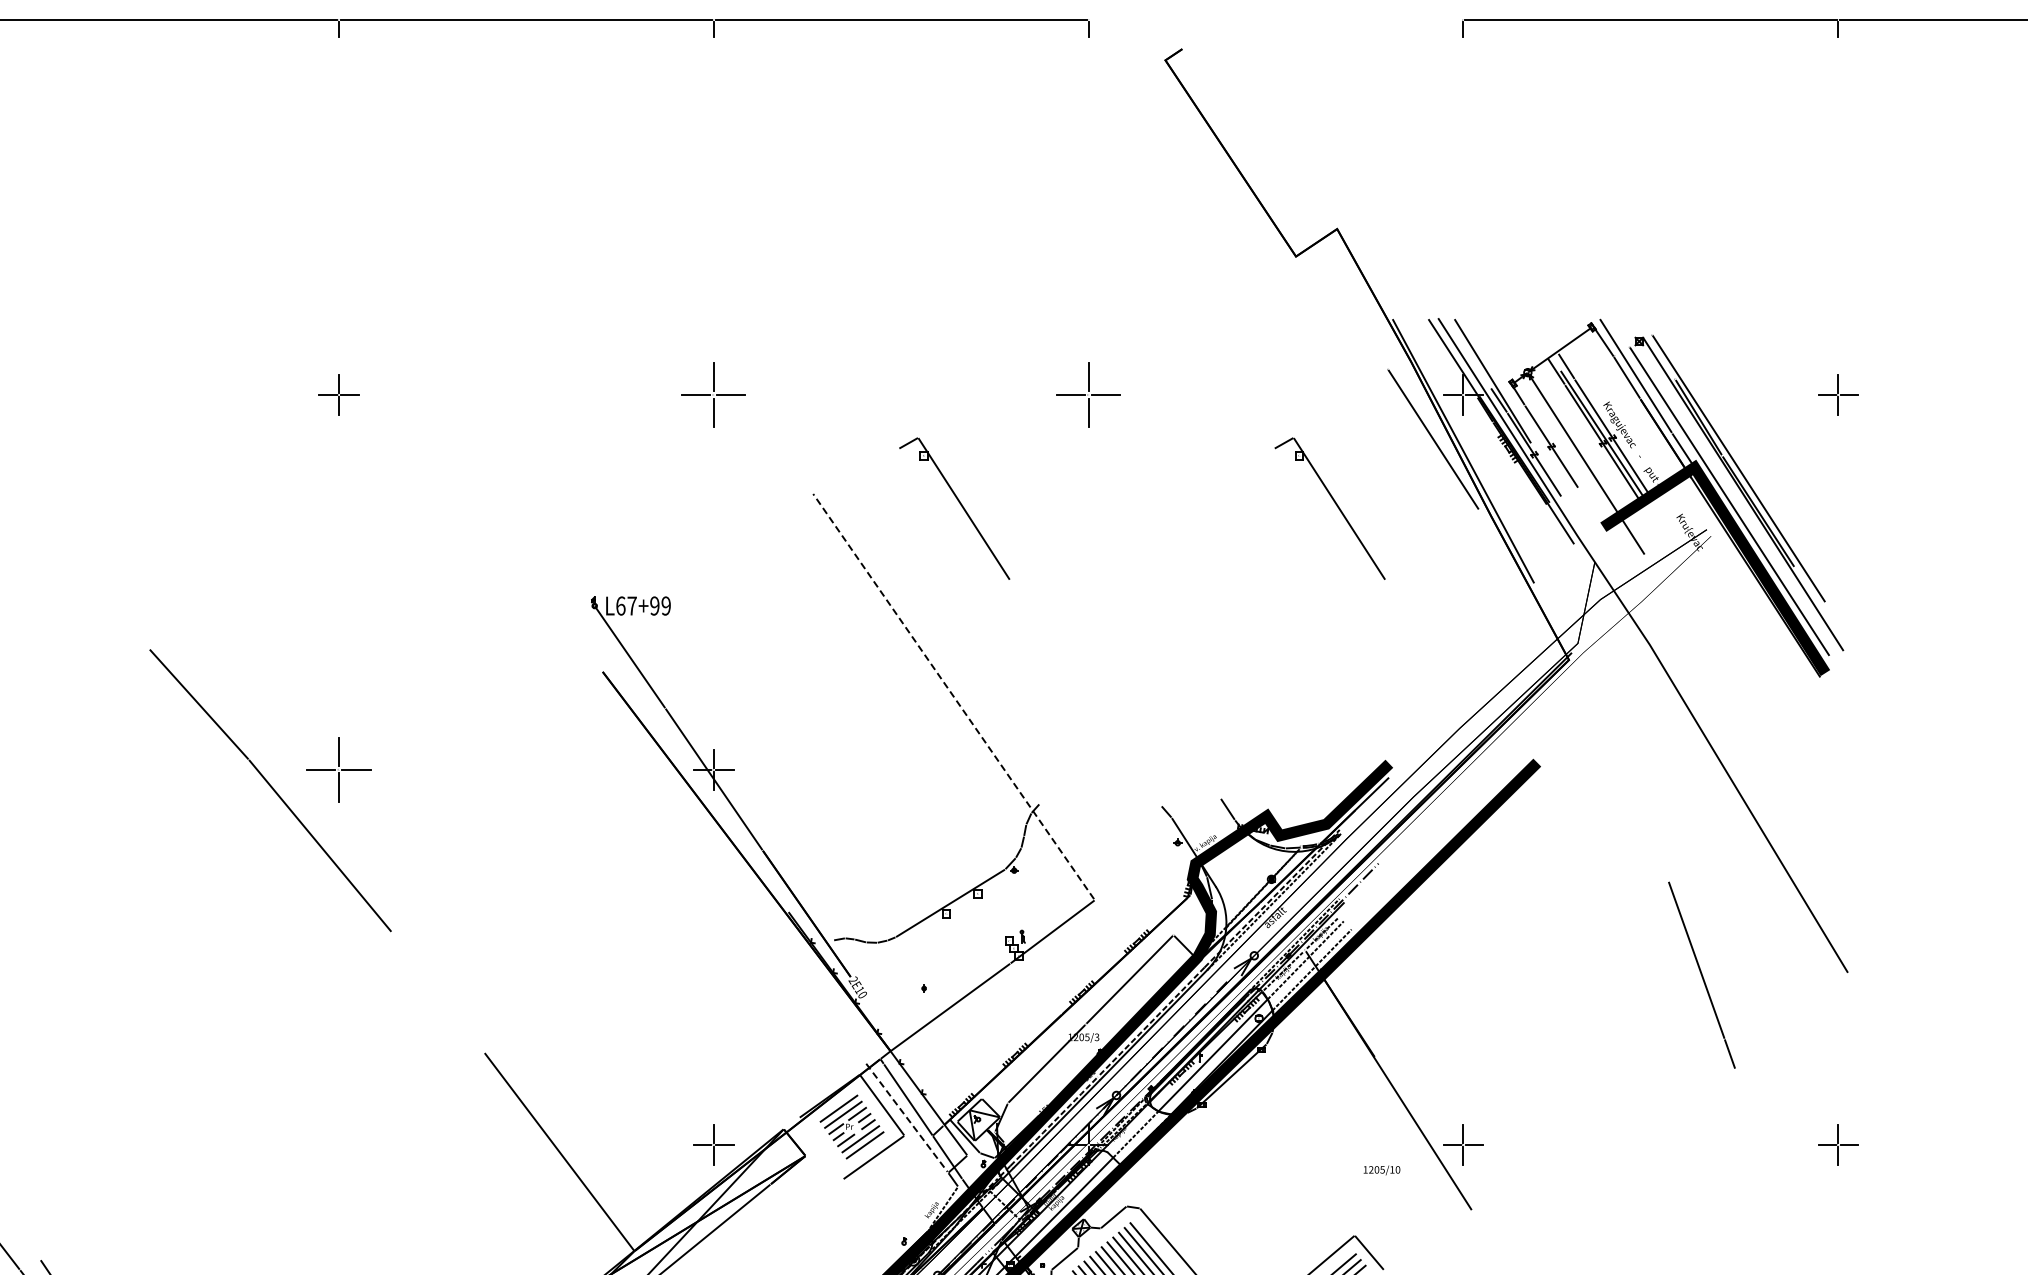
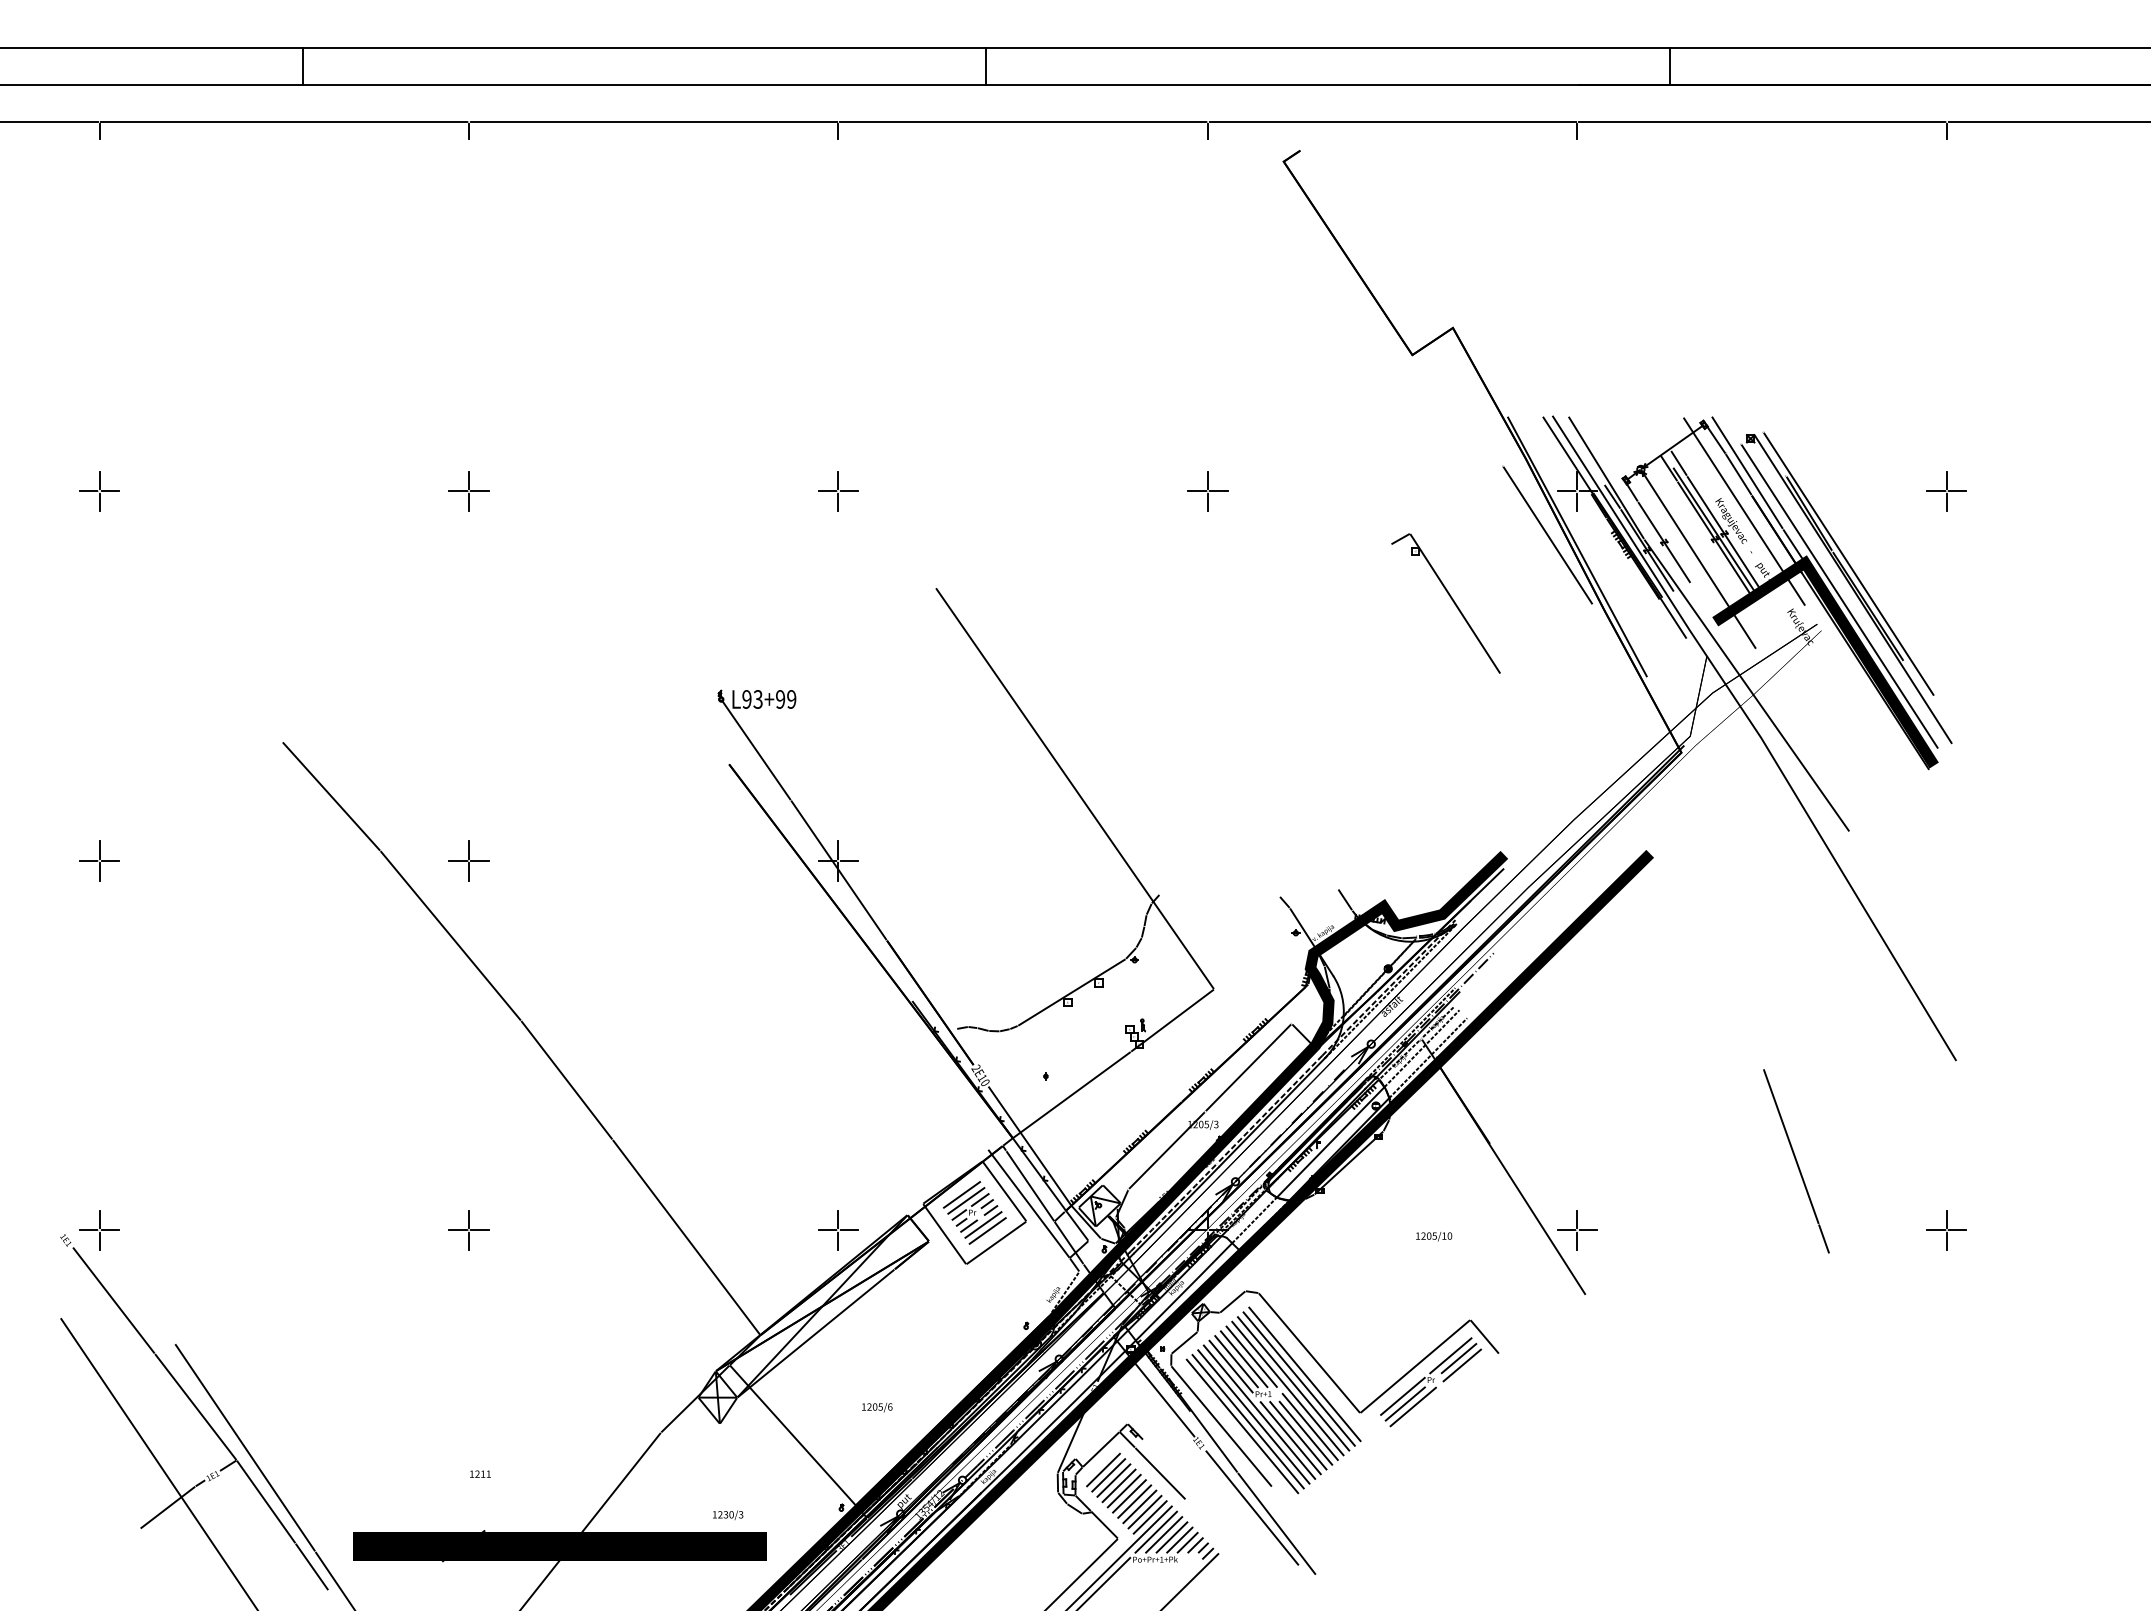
line: (1275, 20) -> (1392, 122), added
part: (713, 395) -> (838, 491), size x0.62
part: (1088, 395) -> (1207, 491), size x0.62
line: (1632, 415) -> (1744, 511), added
part: (959, 503) -> (1080, 598), removed
line: (1635, 591) -> (1746, 685), added
text: (626, 606) -> (752, 699), L67+99 -> L93+99
line: (954, 696) -> (1075, 788), dashed -> solid
part: (338, 769) -> (468, 860), size x0.62
line: (1701, 975) -> (1796, 1161), moved
line: (437, 991) -> (566, 1079), added
line: (907, 1058) -> (1029, 1145), added
line: (906, 1117) -> (1028, 1203), dashed -> solid
part: (338, 1144) -> (468, 1230), added
line: (821, 1147) -> (944, 1233), added
text: (1382, 1170) -> (1434, 1236), moved

